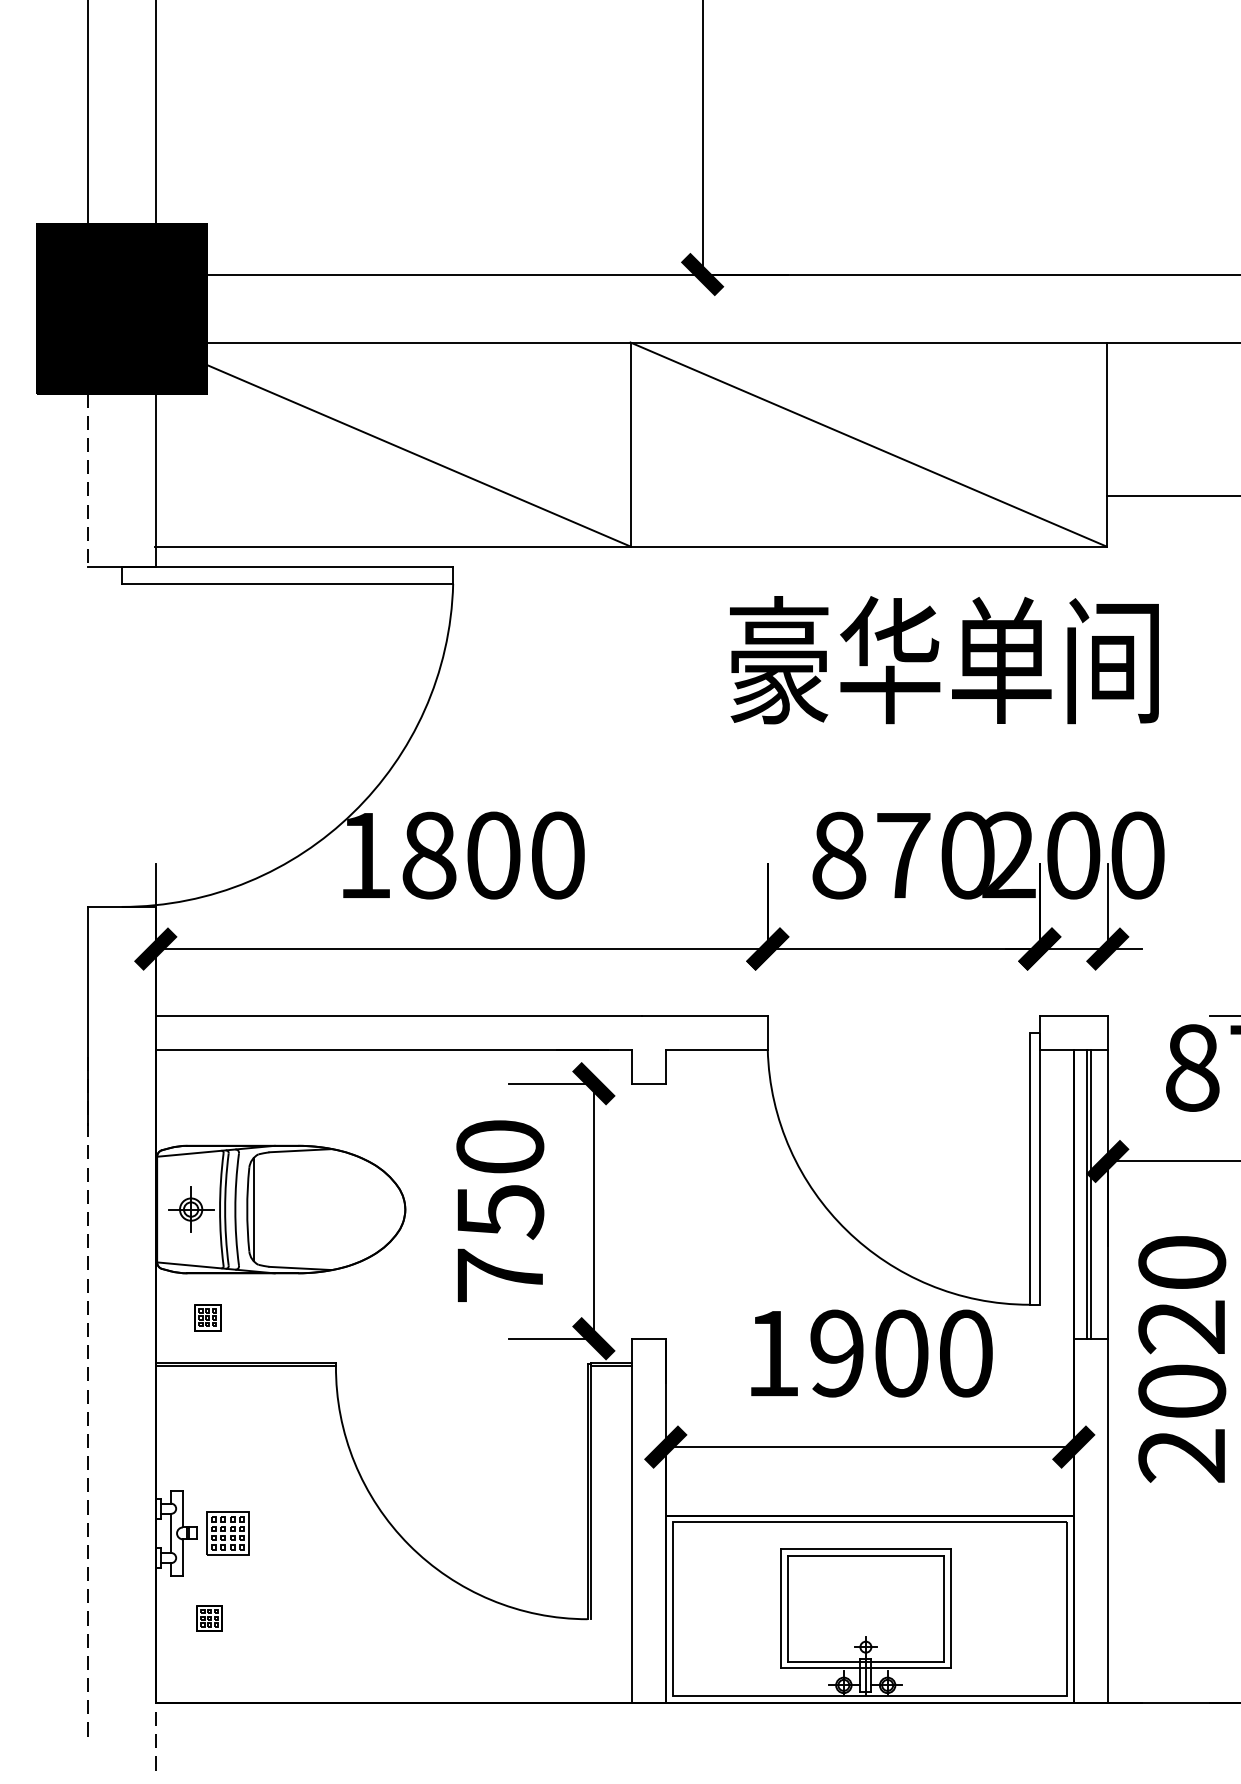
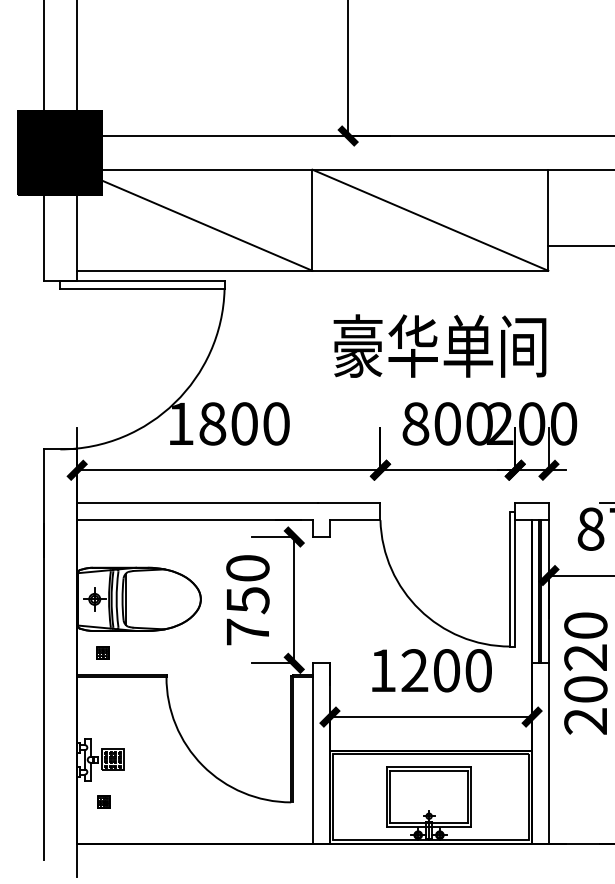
line: (87, 479) -> (43, 237), dashed -> solid
text: (943, 658) -> (439, 345), moved
text: (903, 854) -> (447, 423), 870 -> 800
text: (836, 1353) -> (414, 670), 1900 -> 1200
line: (87, 1397) -> (43, 692), dashed -> solid
line: (156, 1736) -> (77, 860), dashed -> solid

